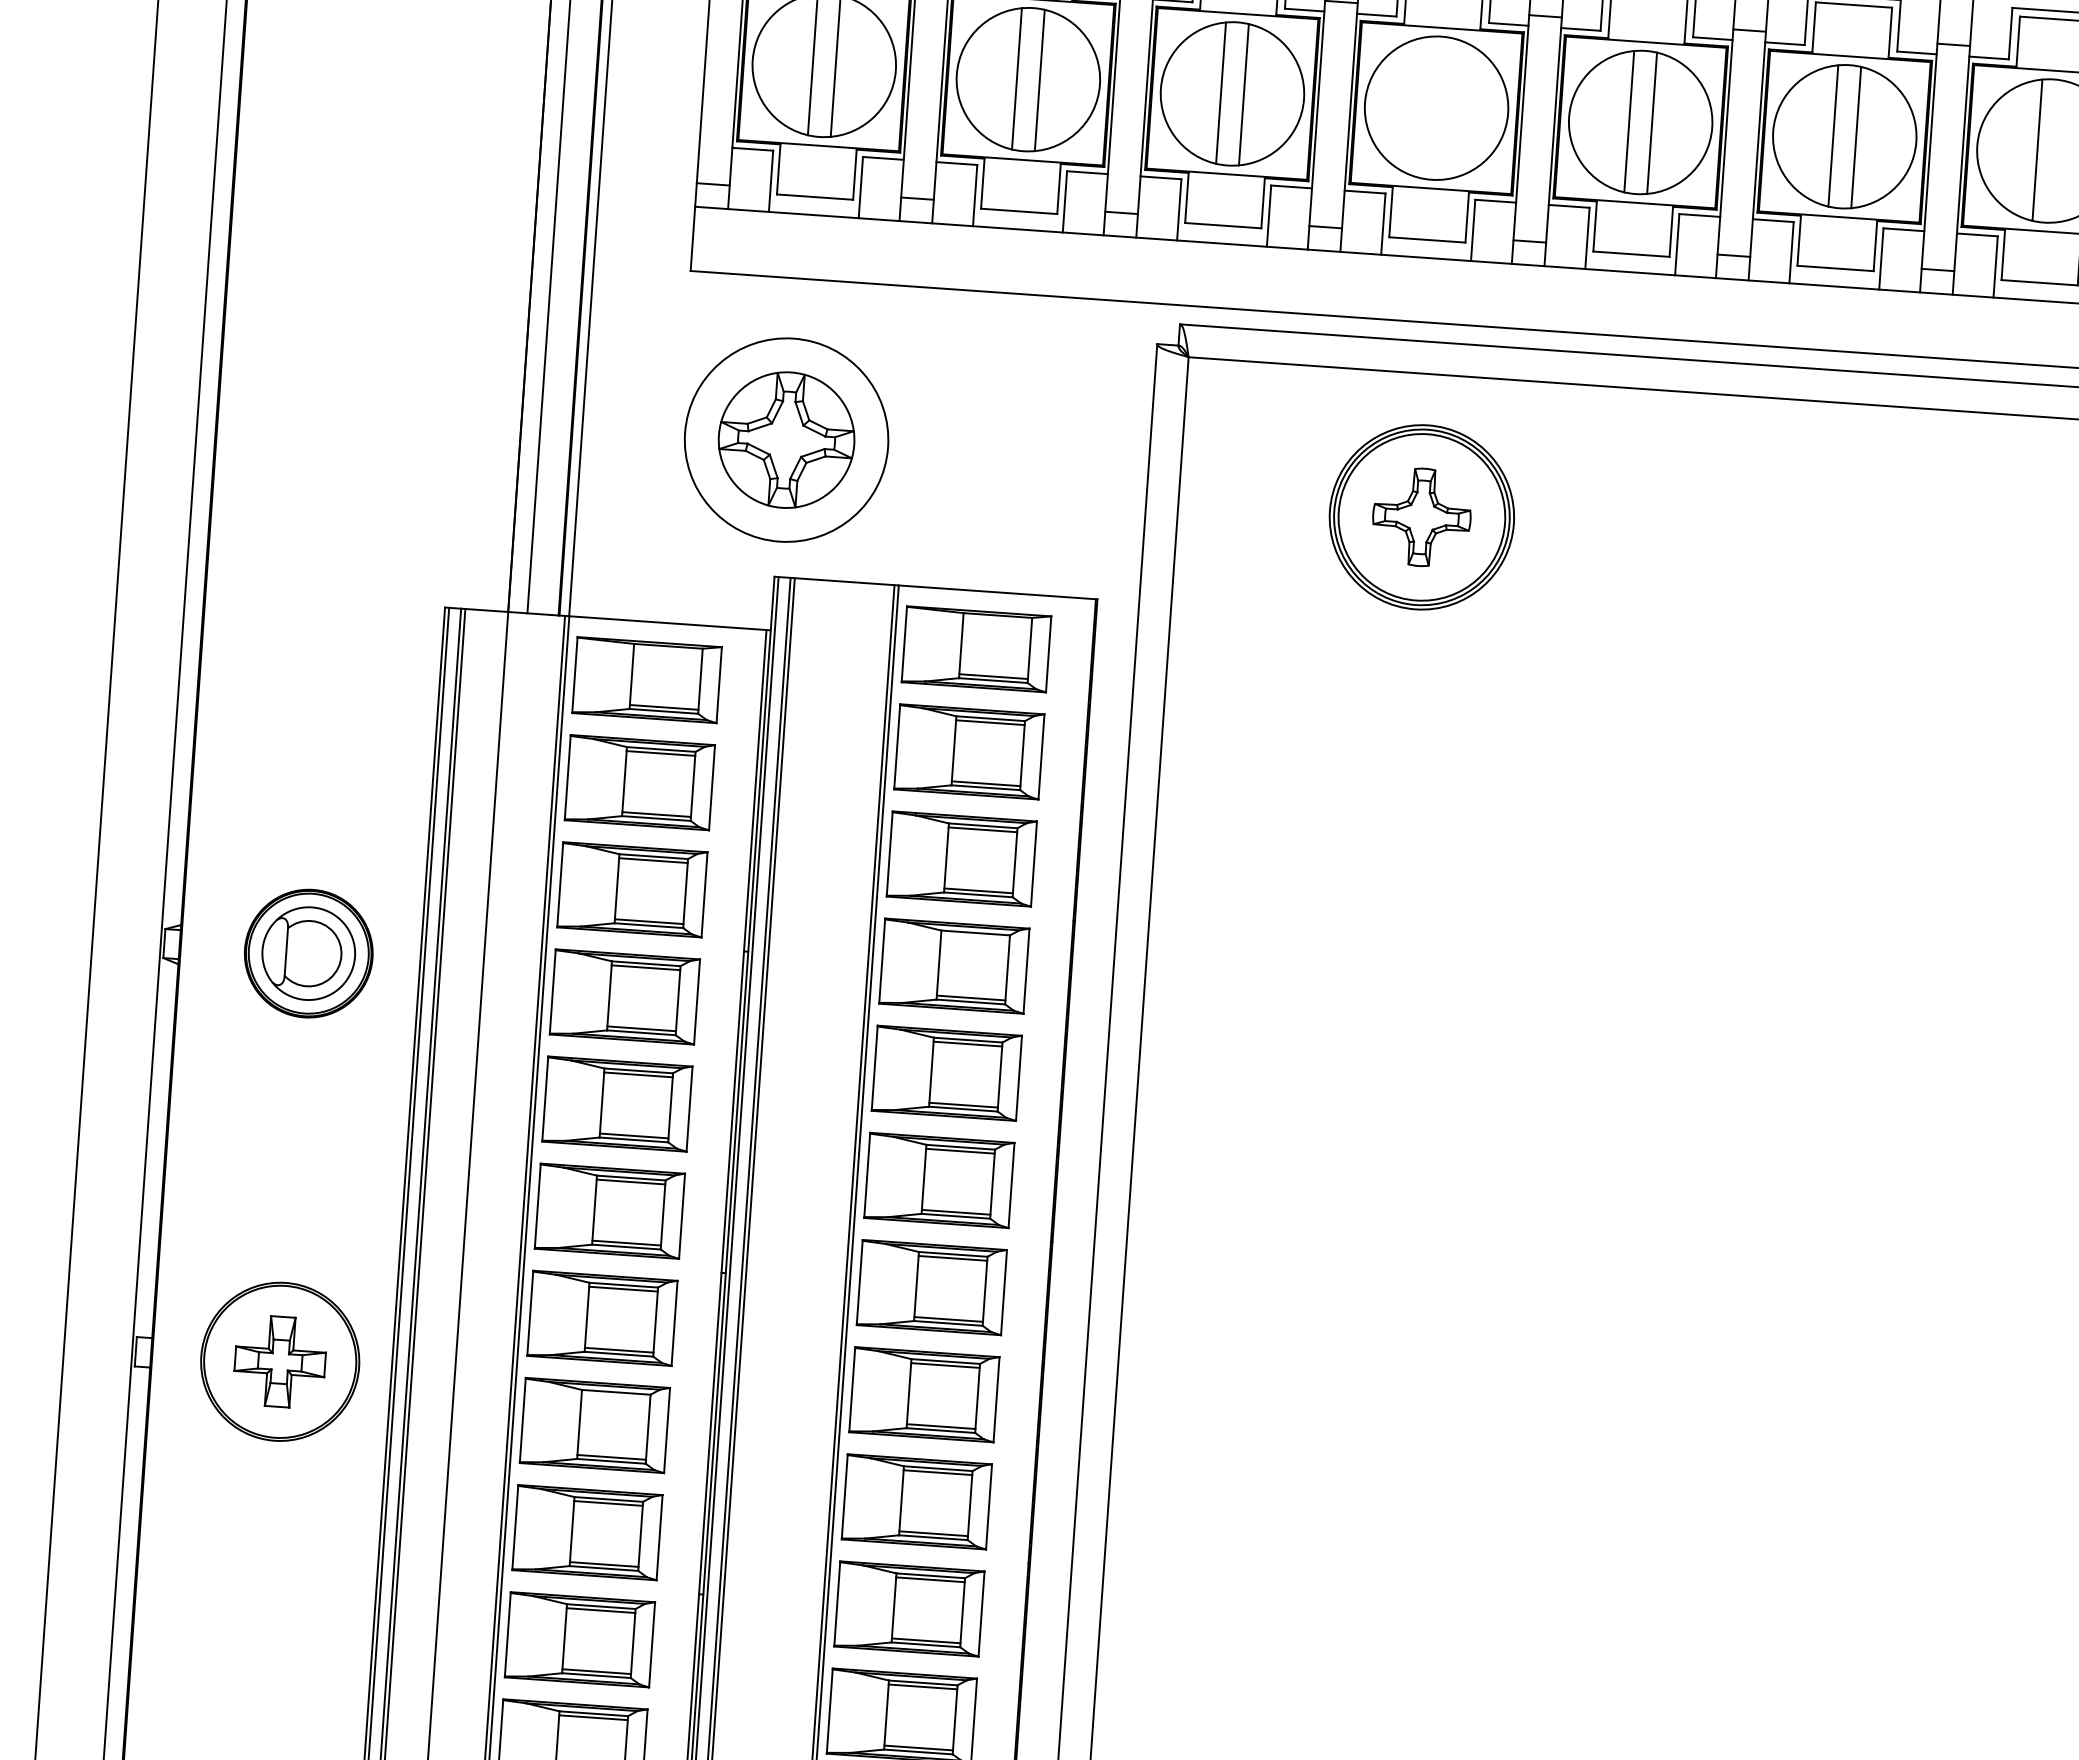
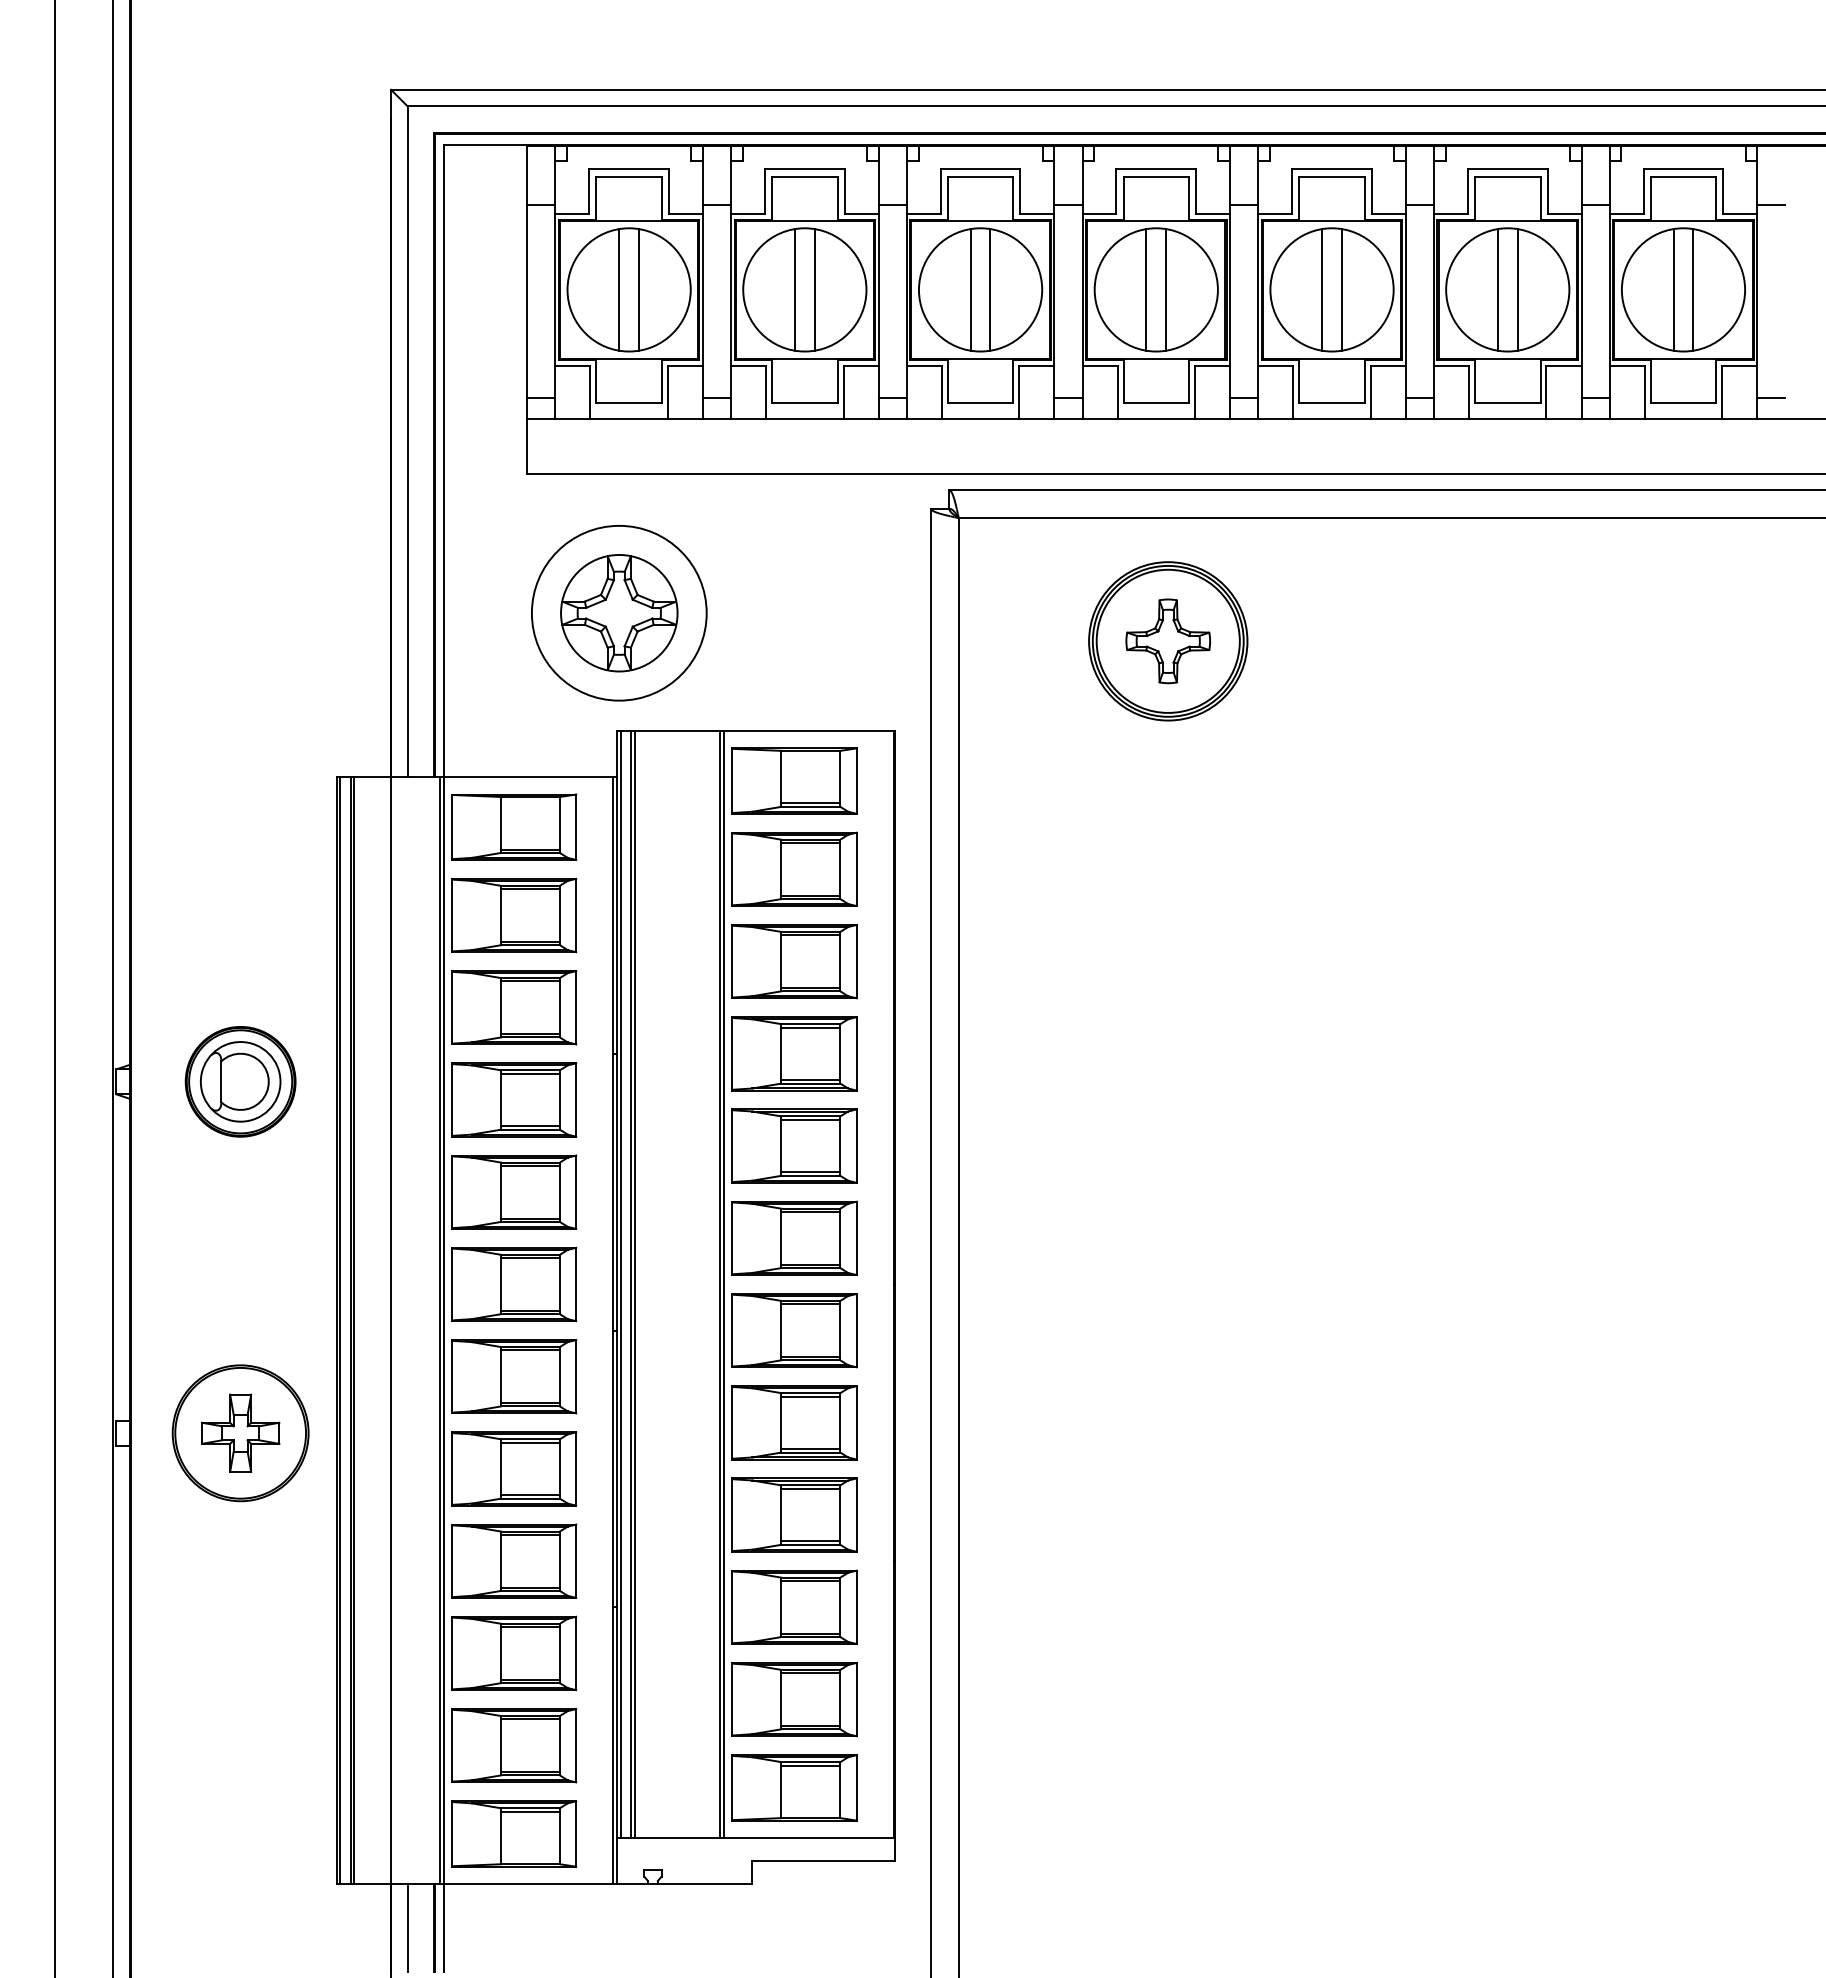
line: (1425, 106) -> (1146, 289), added
line: (1448, 108) -> (1166, 289), added
line: (2060, 151) -> (1693, 289), added
line: (975, 936) -> (810, 1027), added
line: (614, 1395) -> (529, 1442), added

